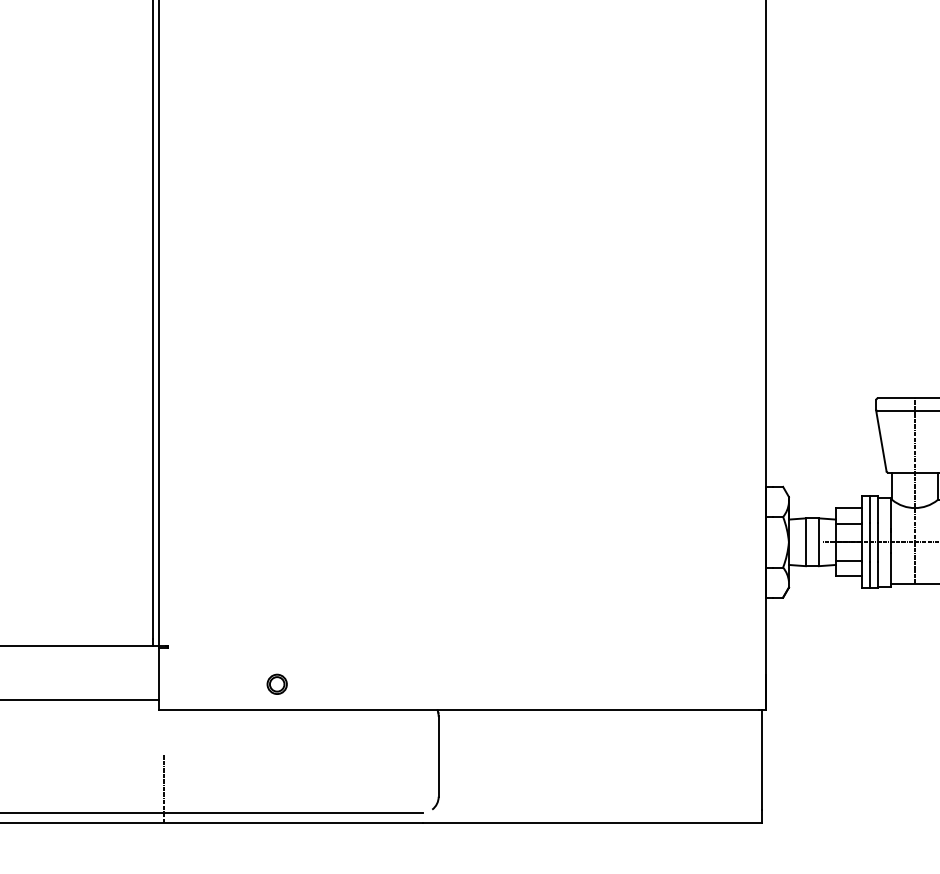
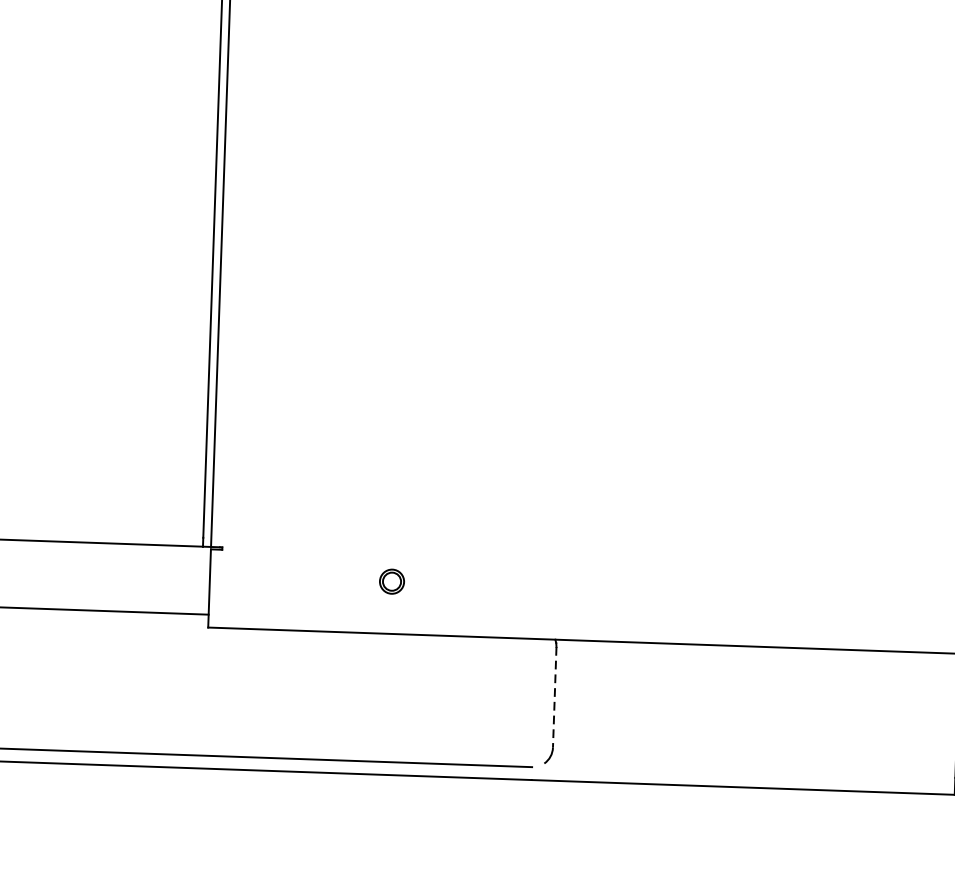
part: (276, 683) -> (391, 580), moved
line: (438, 756) -> (554, 697), solid -> dashed
line: (164, 788) -> (211, 725), removed

